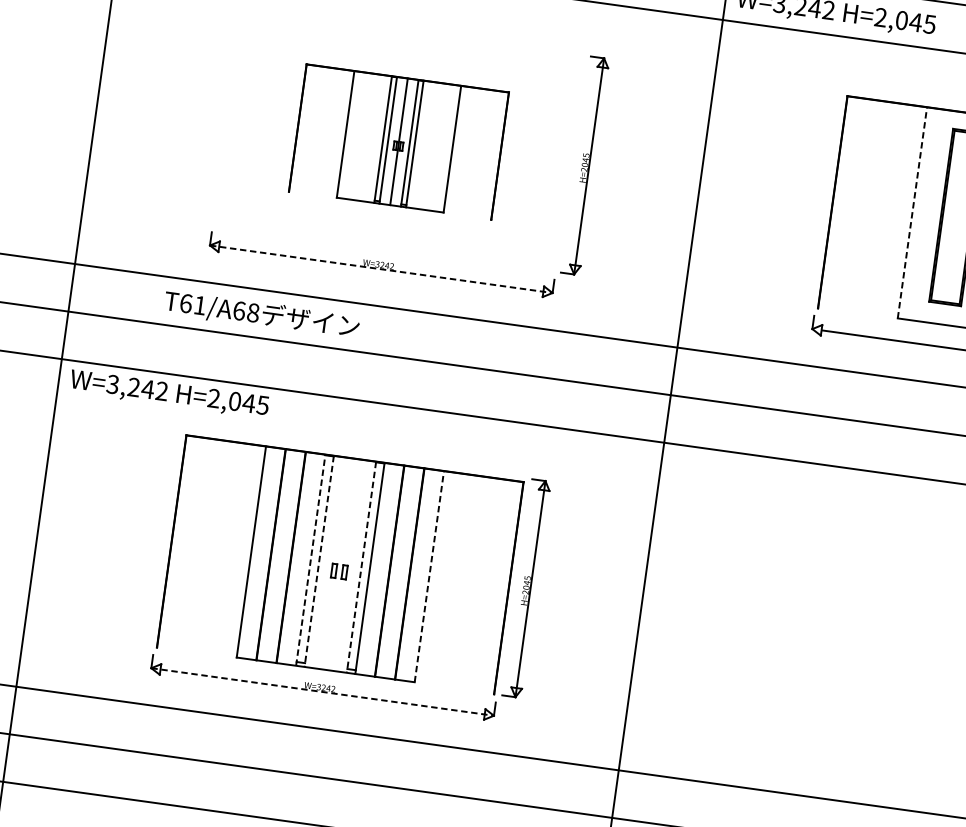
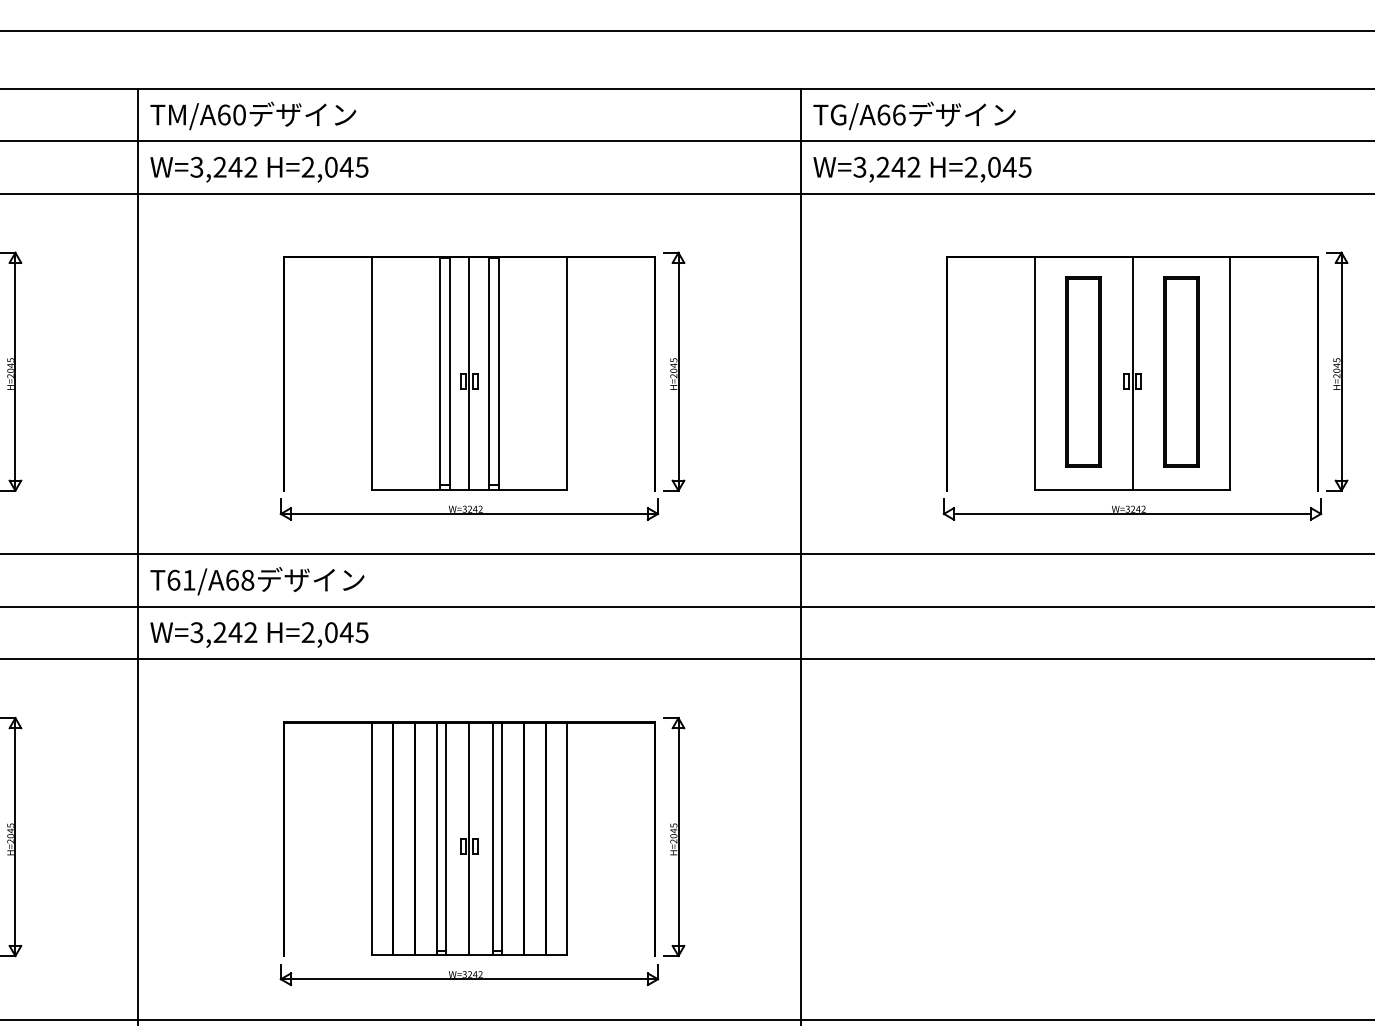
part: (399, 141) -> (469, 373), size x1.67
line: (912, 212) -> (1034, 373), dashed -> solid
line: (381, 268) -> (469, 513), dashed -> solid
text: (262, 315) -> (257, 581), moved
text: (169, 394) -> (259, 634), moved
line: (310, 559) -> (436, 838), dashed -> solid
line: (319, 562) -> (446, 839), dashed -> solid
line: (340, 564) -> (469, 838), added
line: (361, 567) -> (492, 839), dashed -> solid
line: (429, 576) -> (567, 838), dashed -> solid
line: (322, 692) -> (469, 979), dashed -> solid

